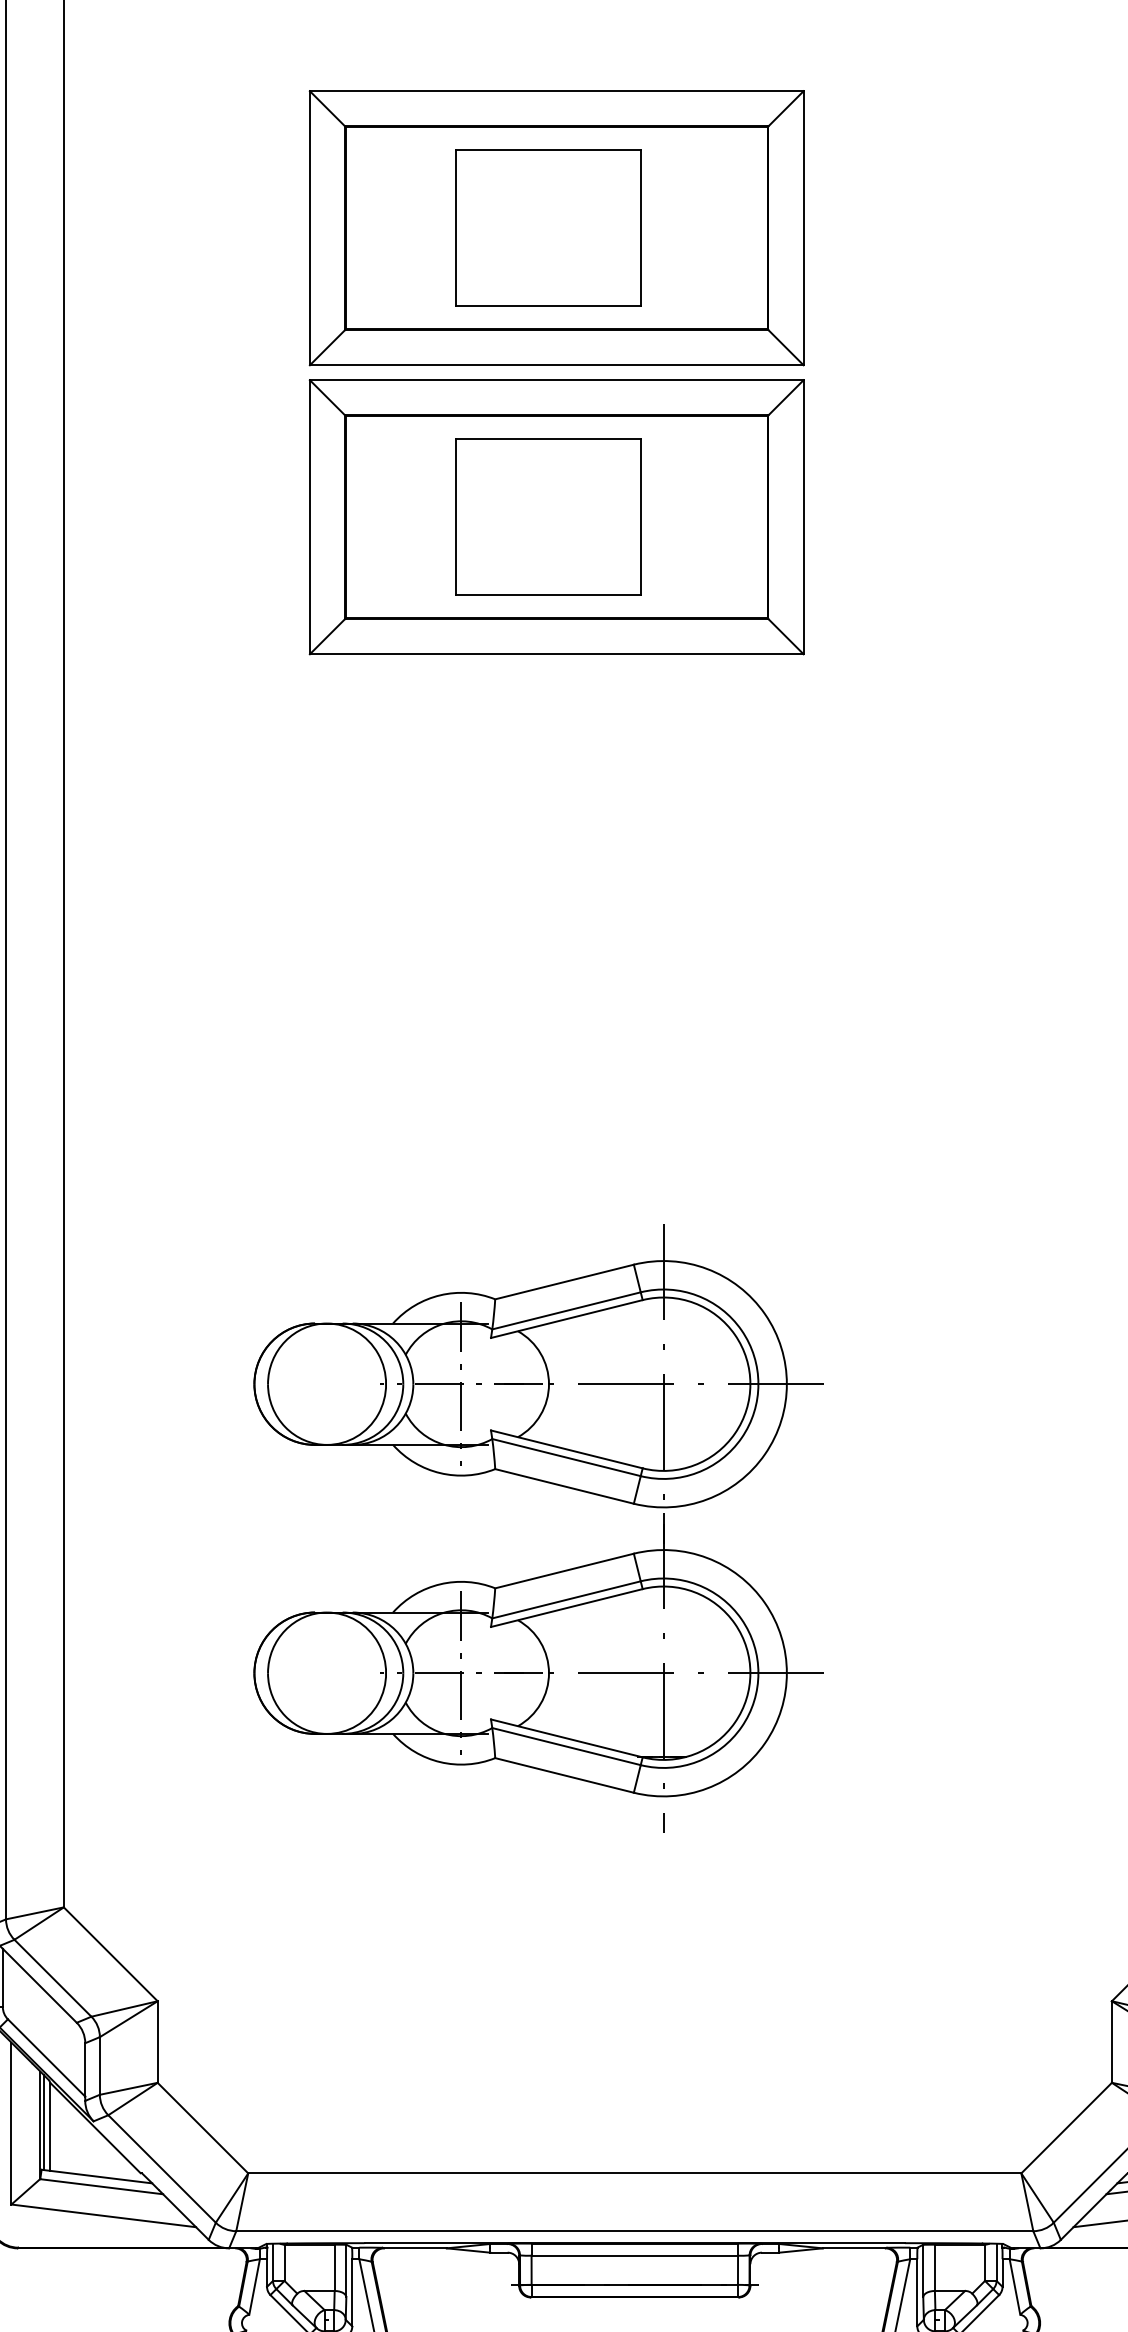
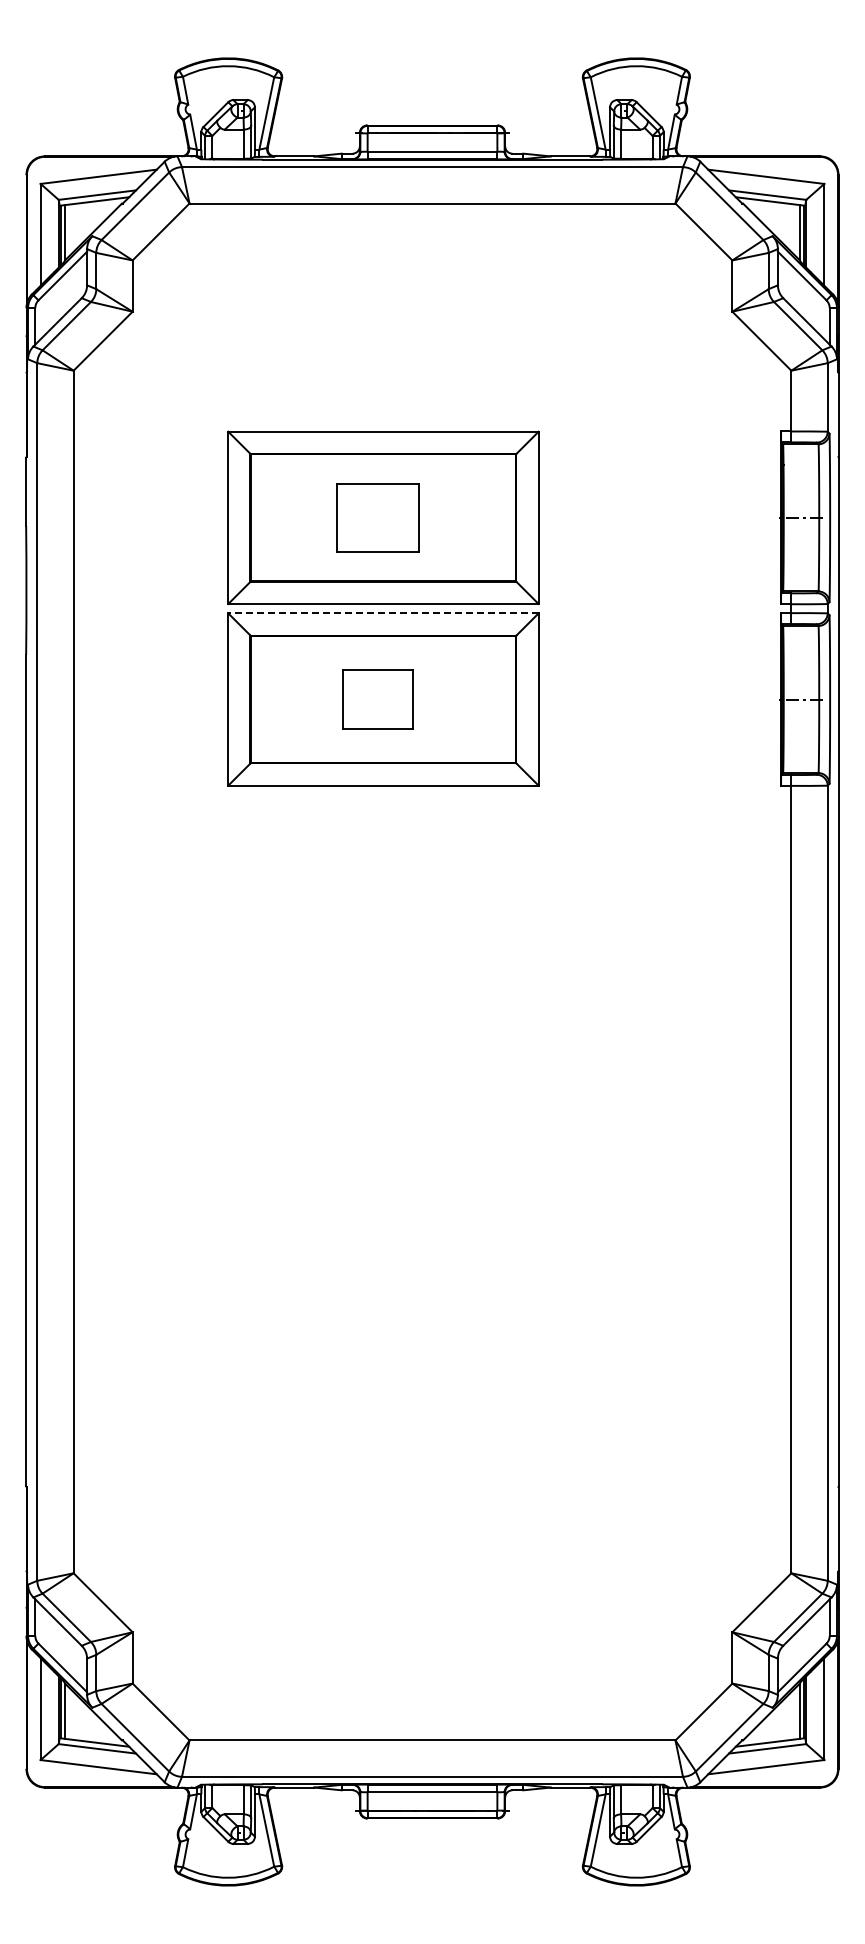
part: (547, 227) -> (377, 517), size x0.7
line: (555, 380) -> (382, 613), solid -> dashed
part: (547, 517) -> (377, 699), size x0.6
part: (545, 1573) -> (376, 1363), removed

